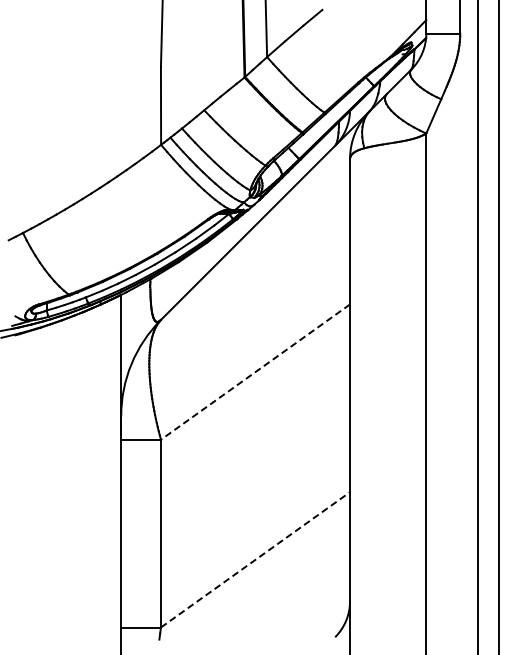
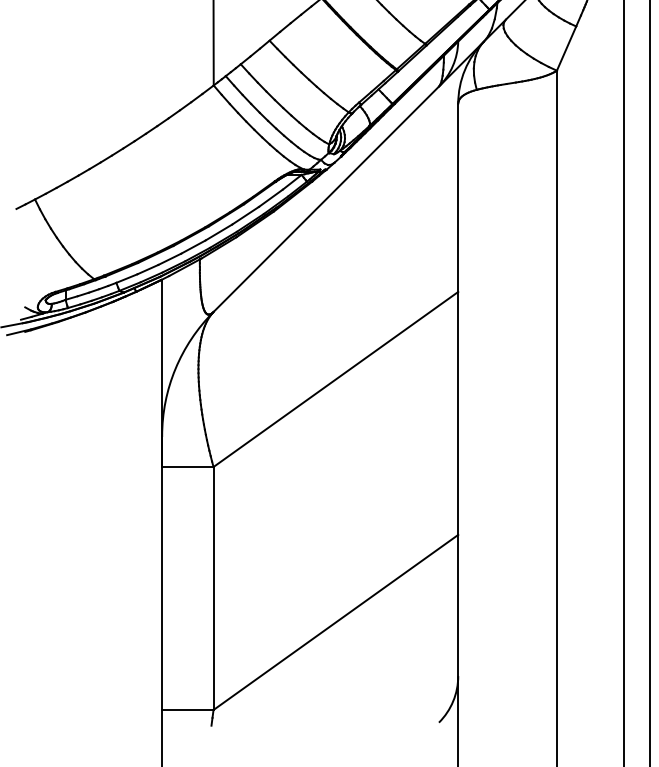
line: (255, 372) -> (335, 380), dashed -> solid
line: (255, 559) -> (335, 622), dashed -> solid

